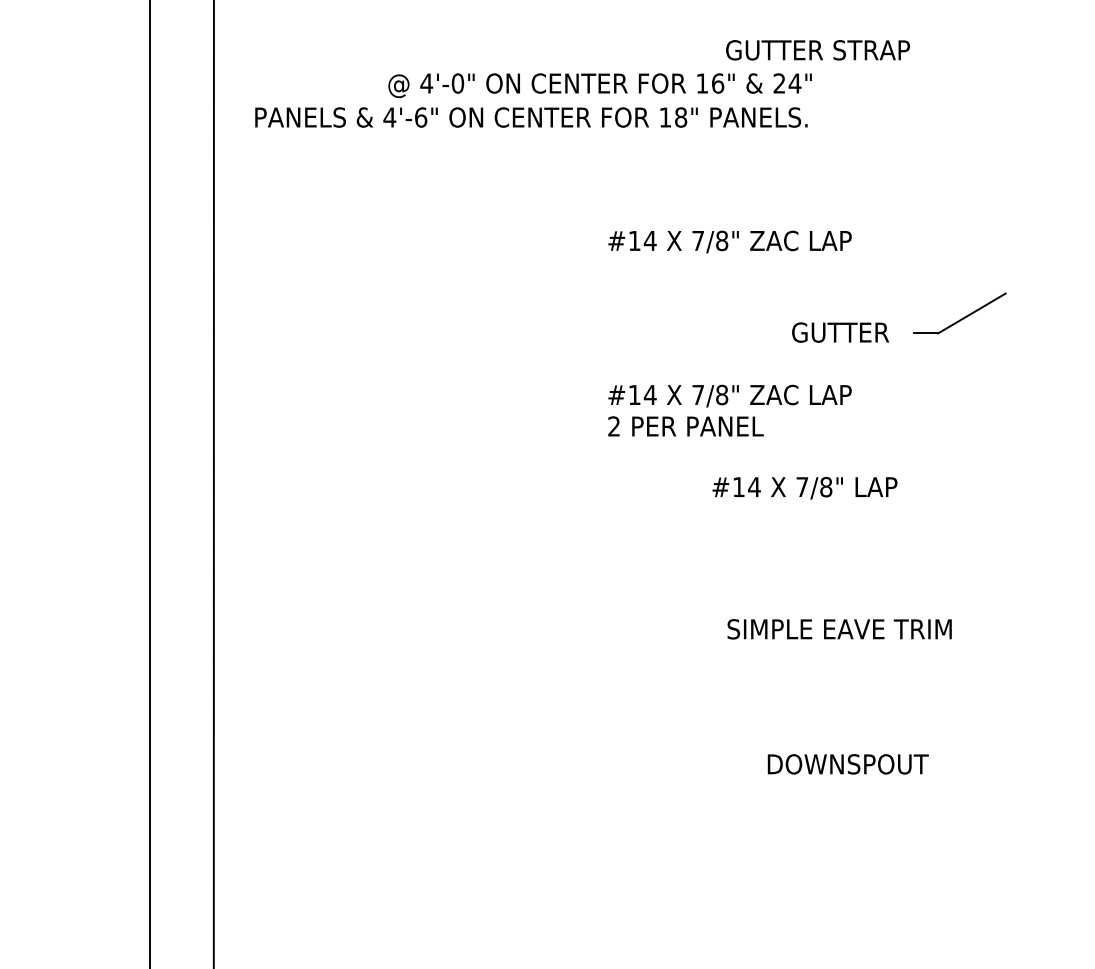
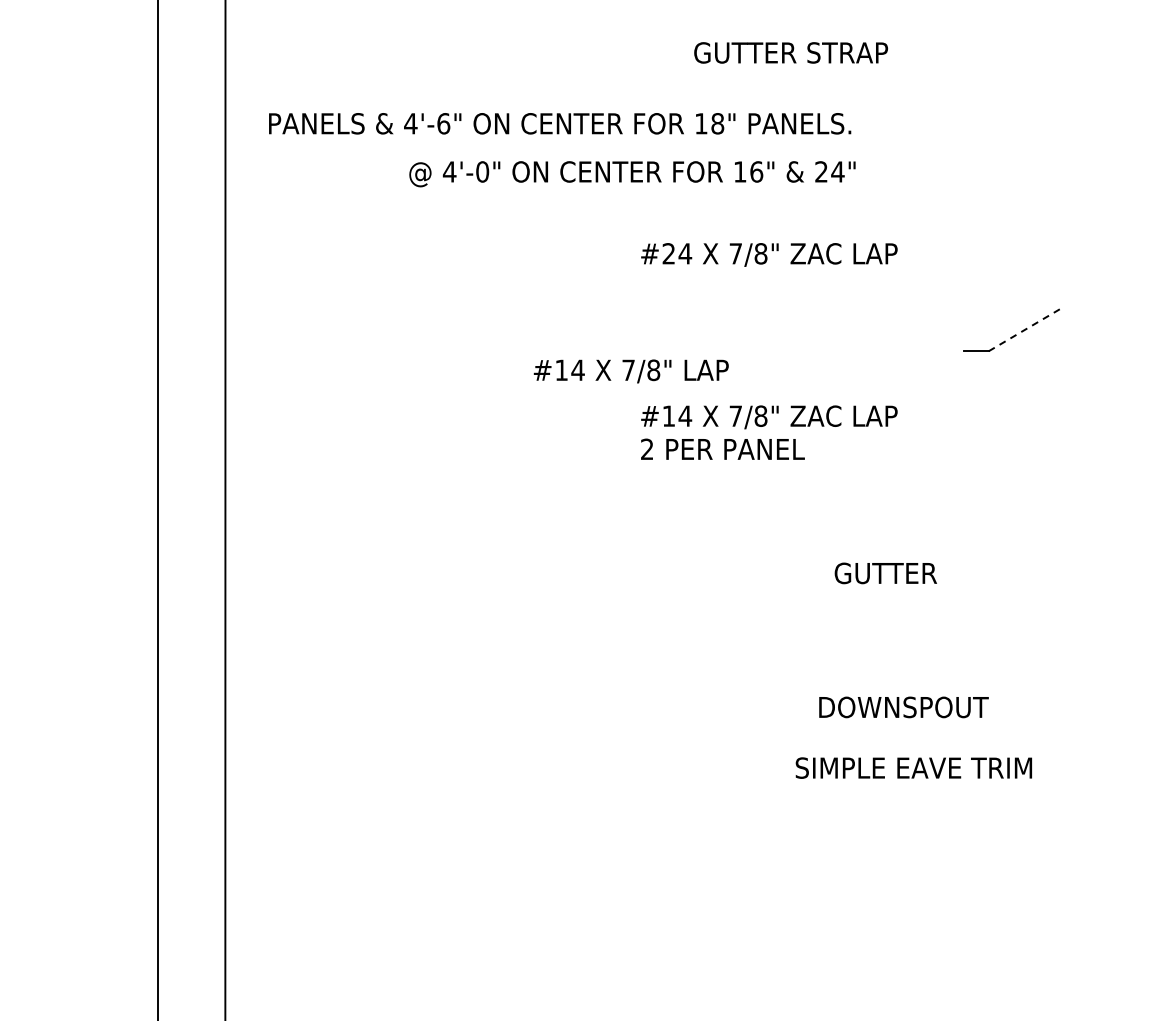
text: (817, 49) -> (790, 52), moved
text: (600, 85) -> (632, 174), moved
text: (634, 240) -> (668, 253), #14 -> #24
line: (971, 313) -> (1023, 330), solid -> dashed
text: (840, 332) -> (885, 573), moved
text: (804, 488) -> (630, 371), moved
text: (839, 628) -> (913, 767), moved
text: (847, 764) -> (903, 707), moved

